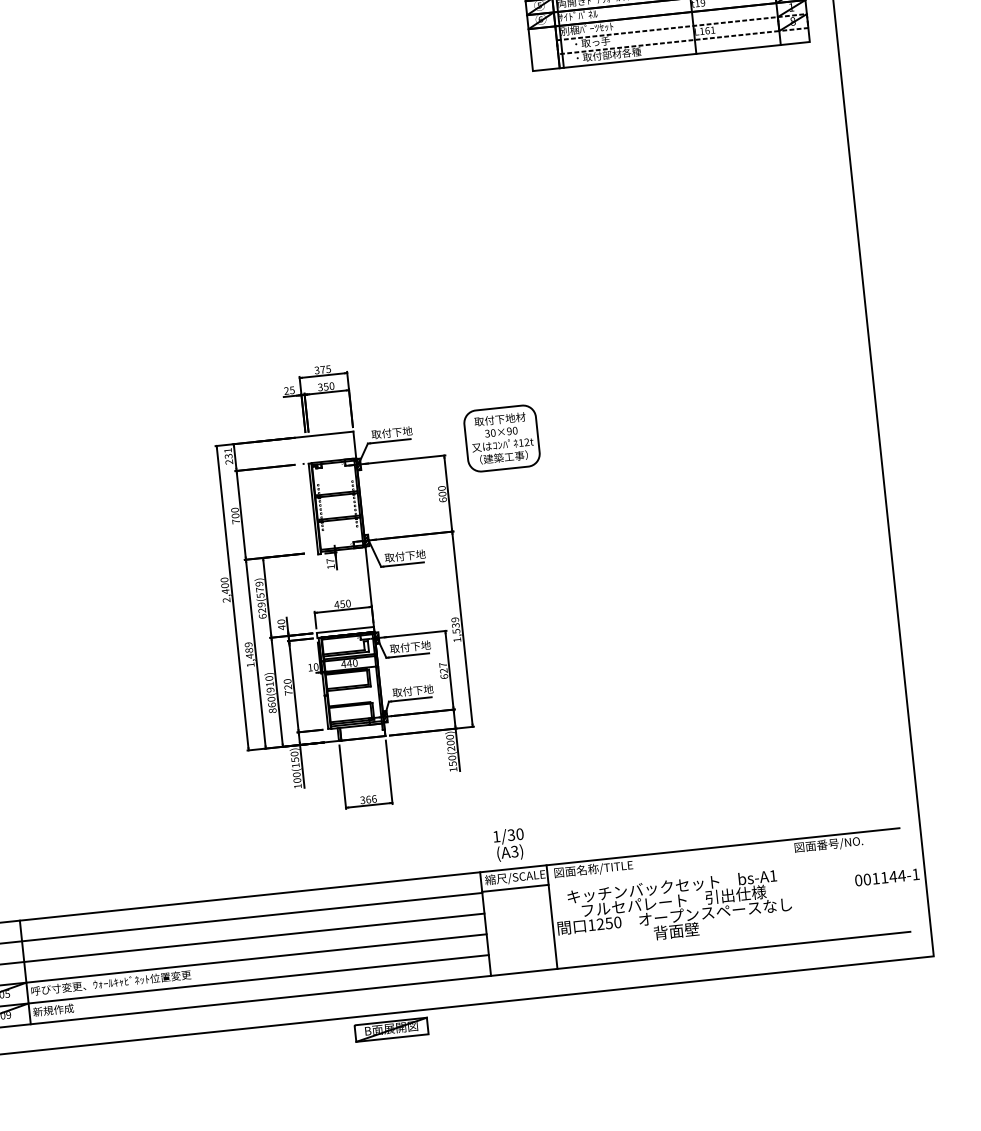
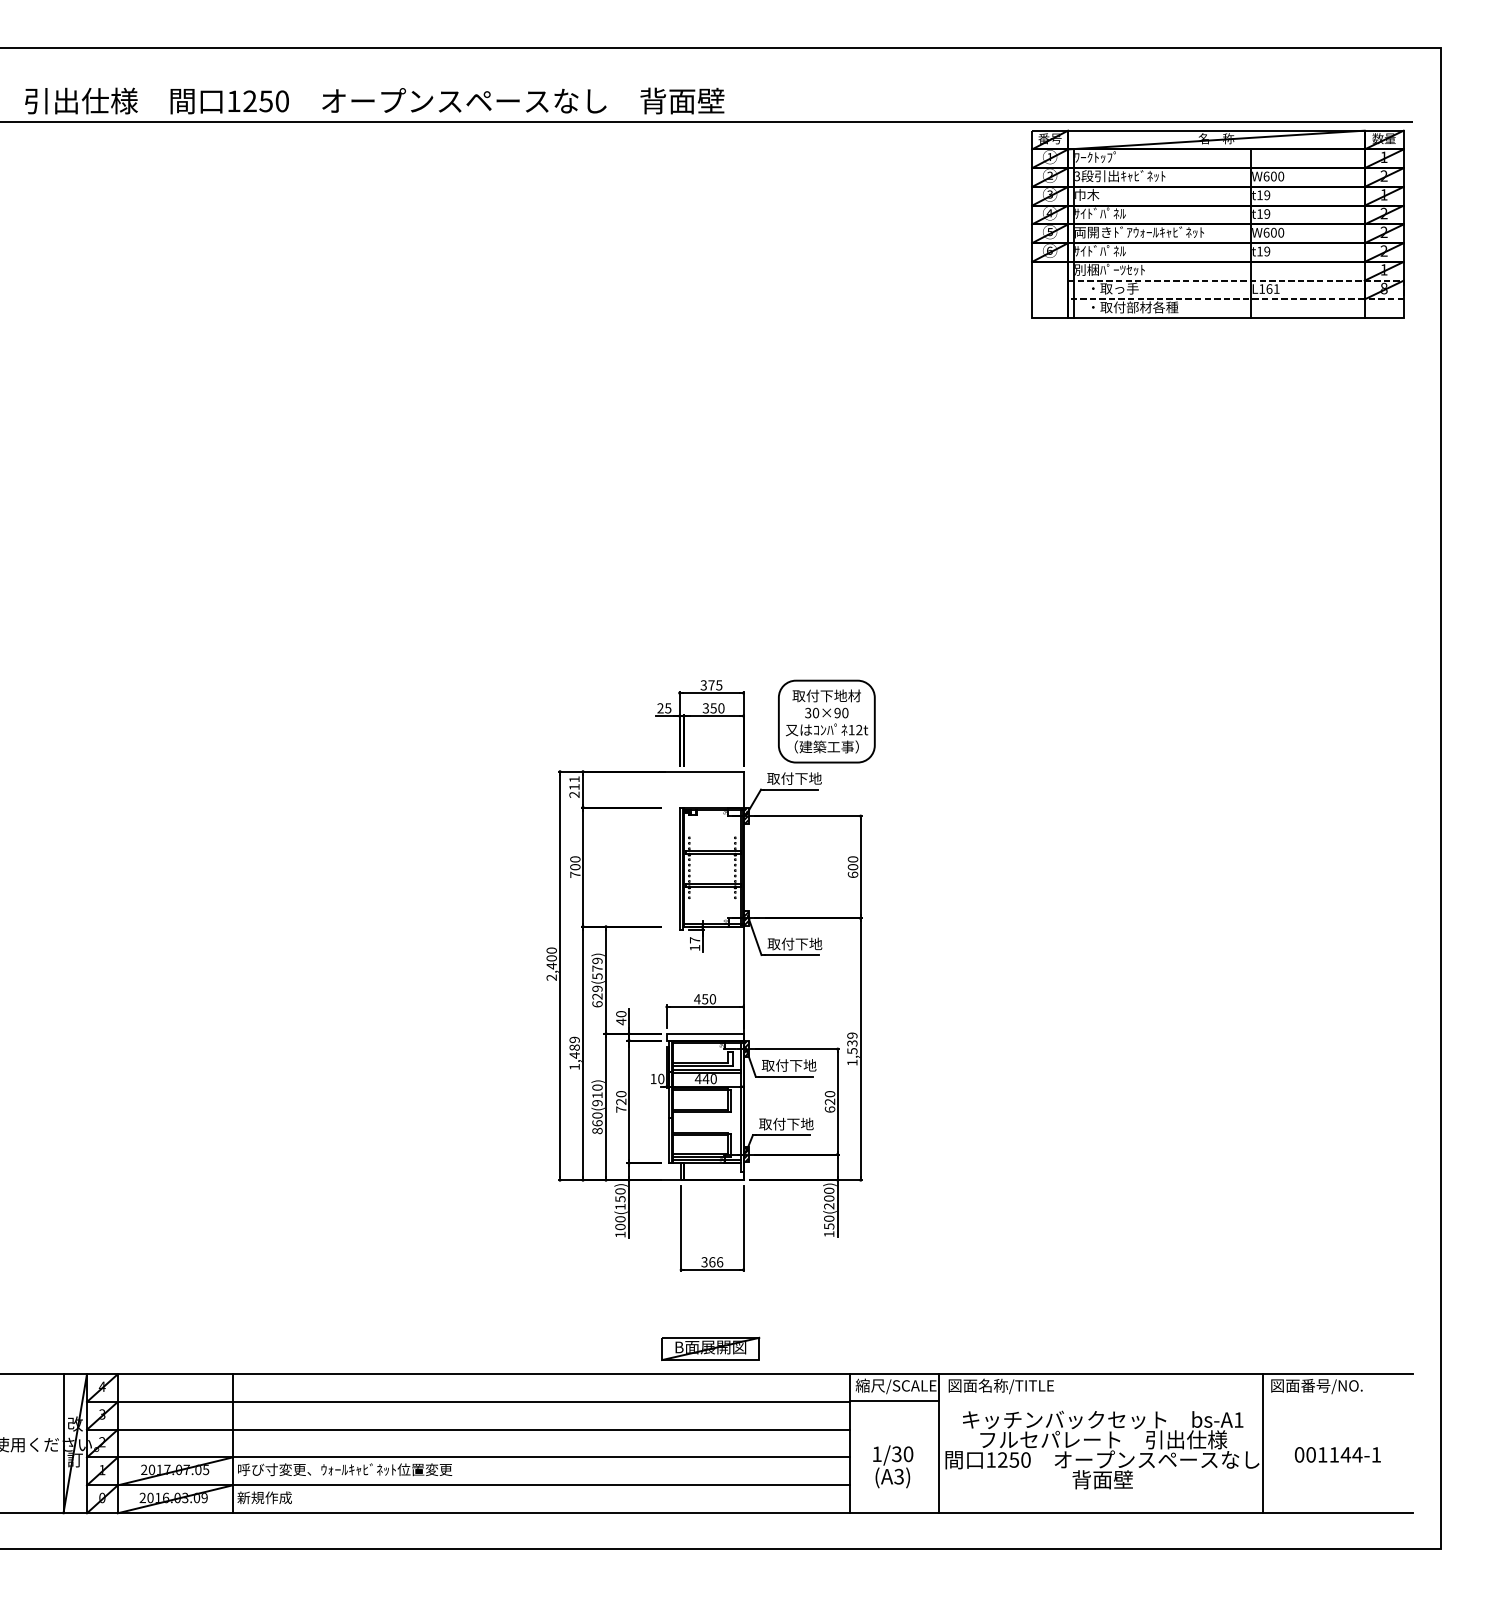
part: (501, 438) -> (826, 721), moved
text: (228, 456) -> (574, 787), 231 -> 211
text: (442, 665) -> (829, 1094), 627 -> 620
text: (509, 844) -> (893, 1466), moved
text: (886, 877) -> (1337, 1454), moved
line: (793, 891) -> (1263, 1443), added
part: (391, 1029) -> (710, 1348), moved

